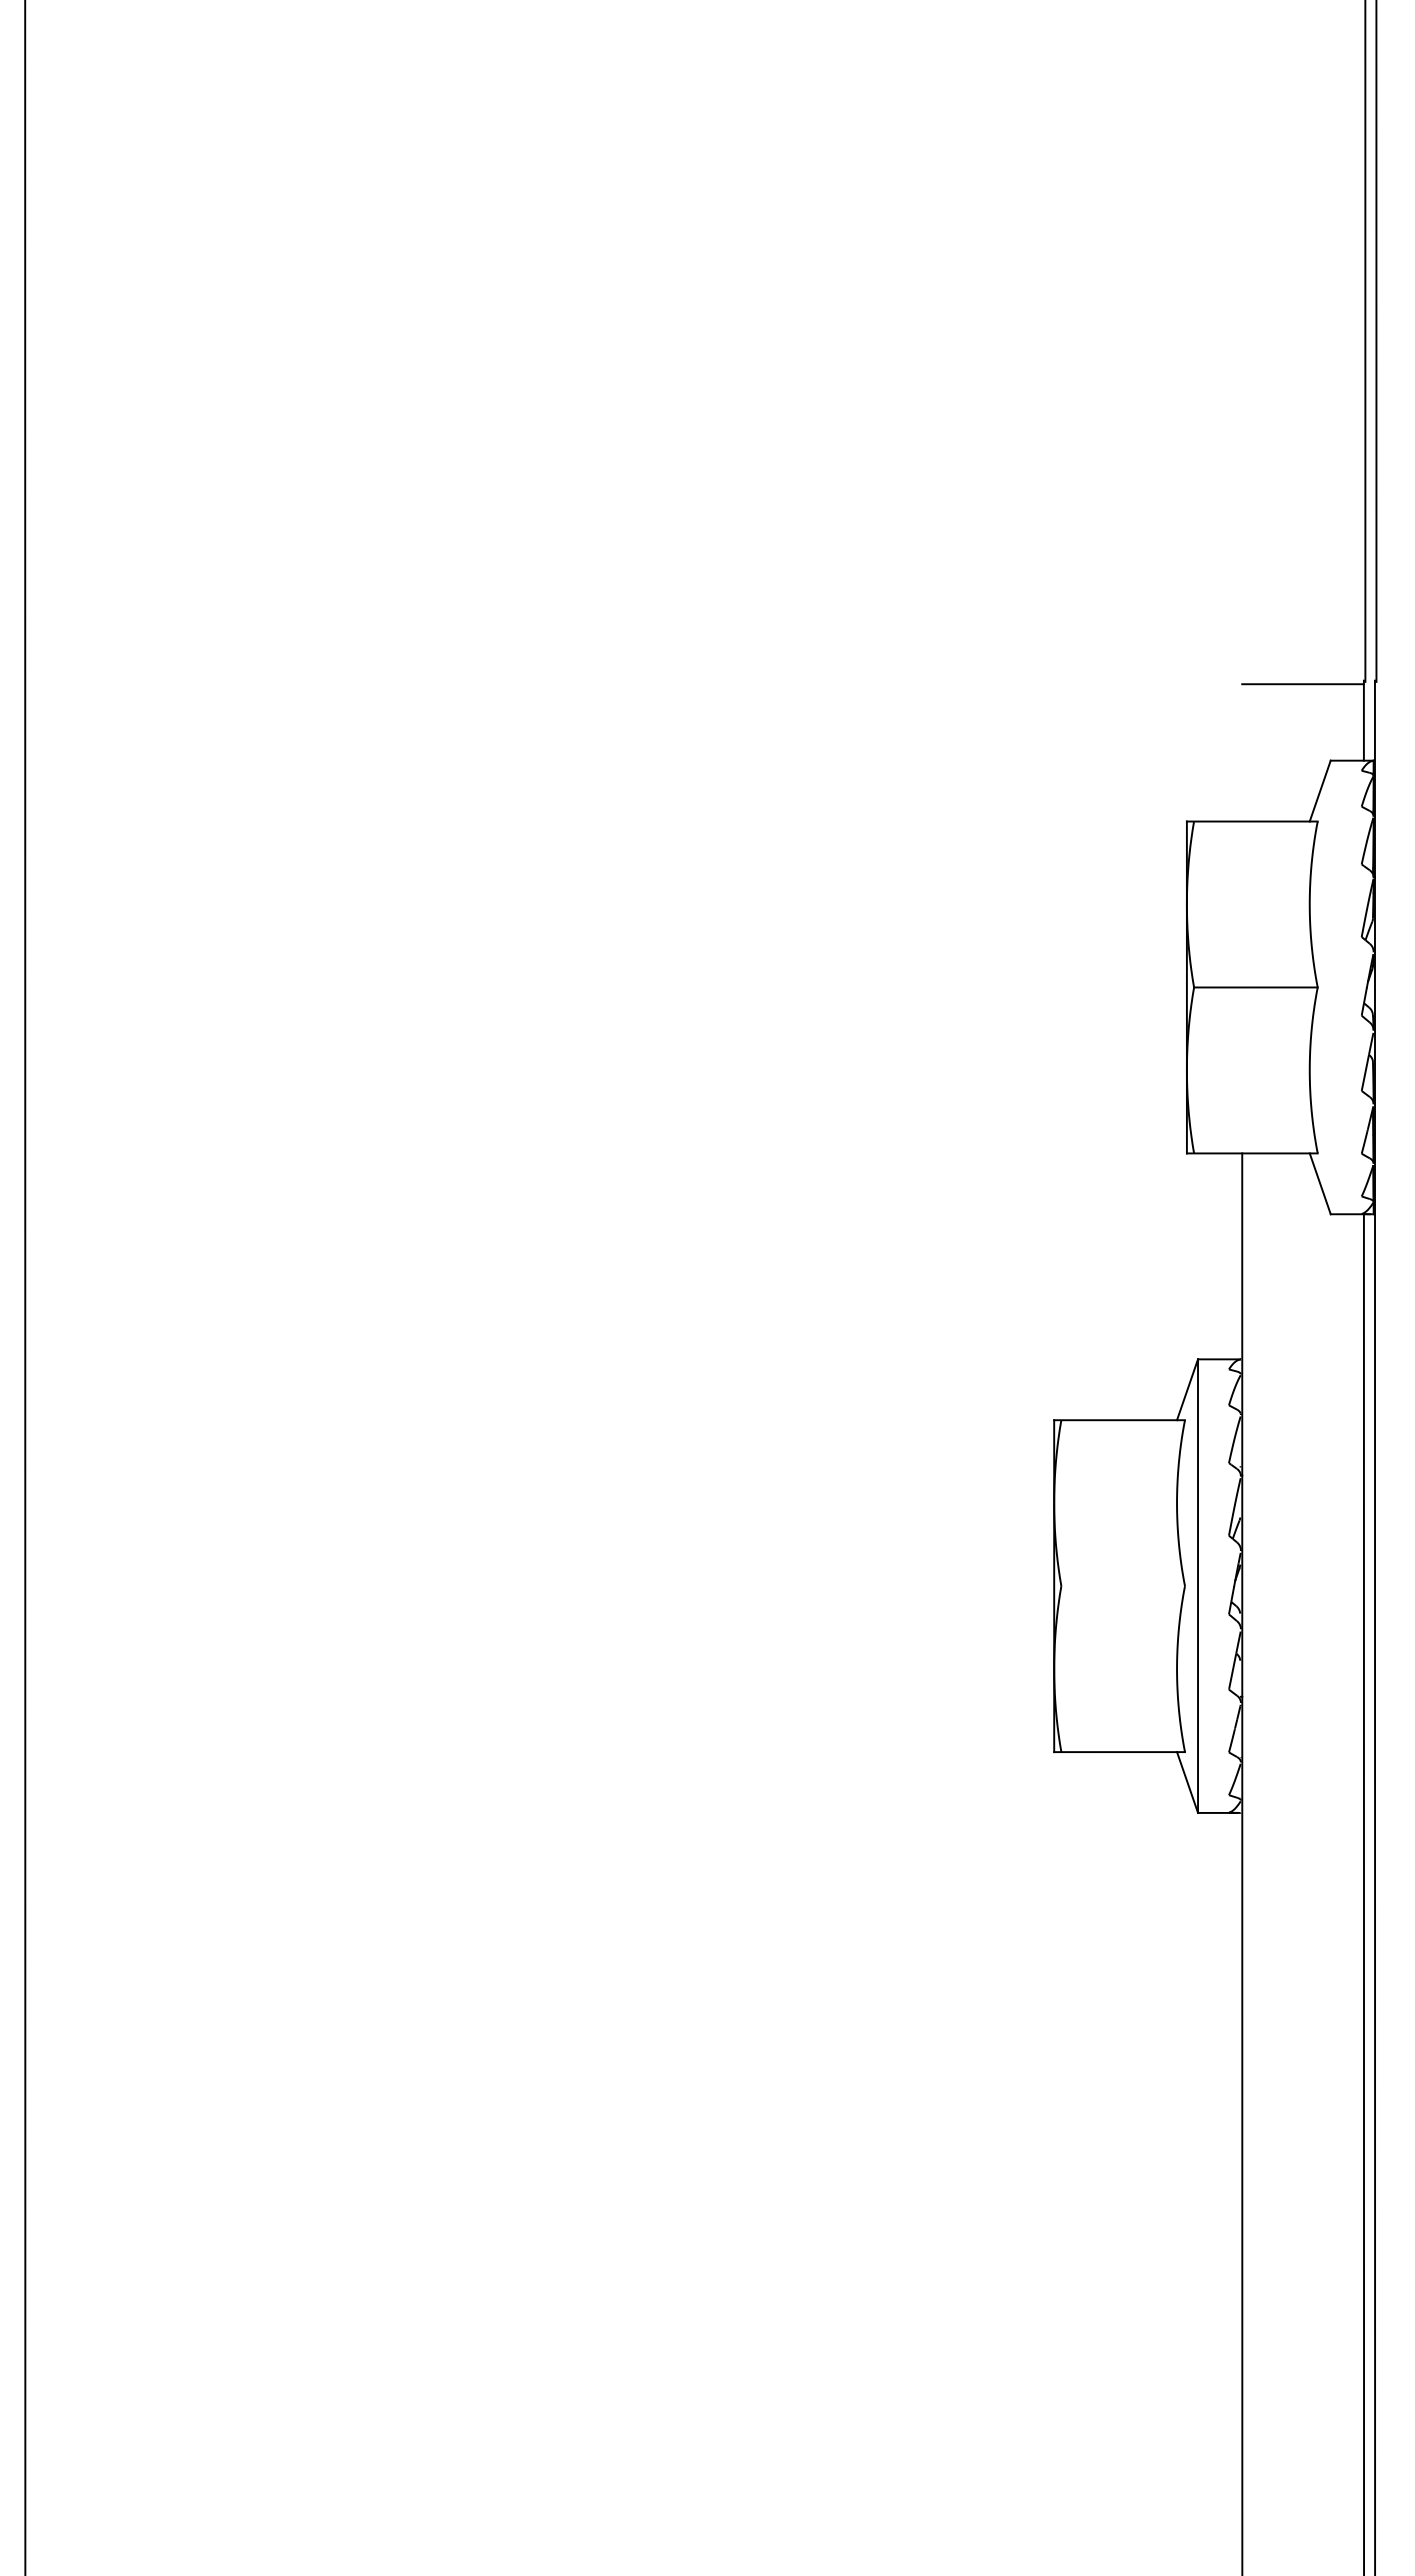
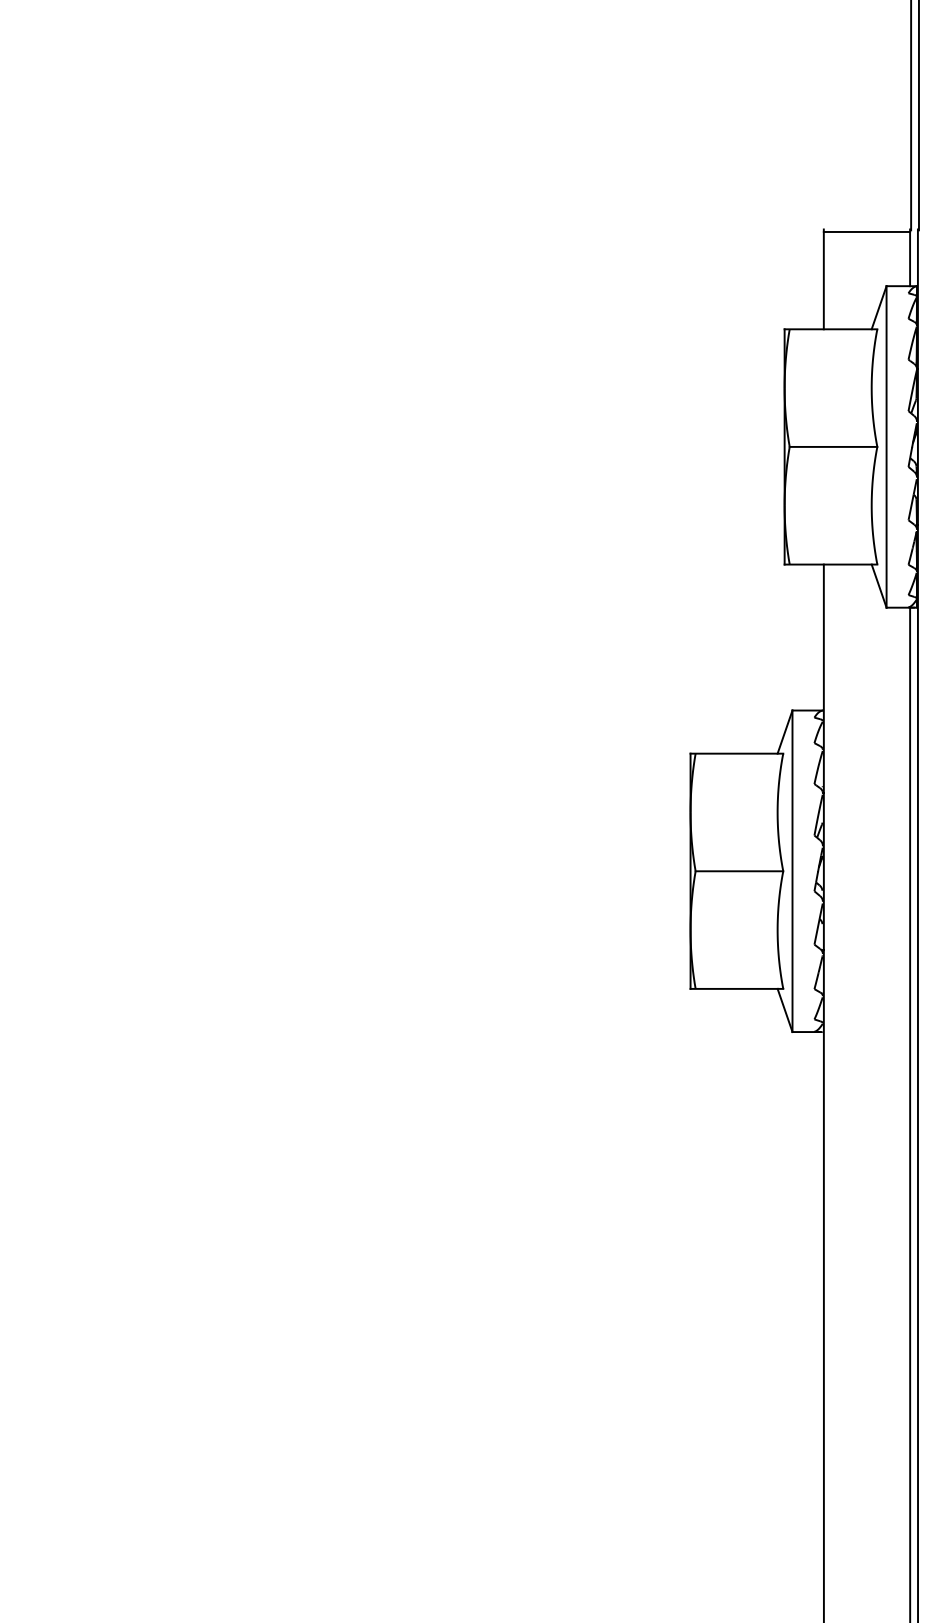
line: (1242, 750) -> (824, 278), added
line: (1330, 987) -> (886, 446), added
line: (1123, 1586) -> (739, 871), added

